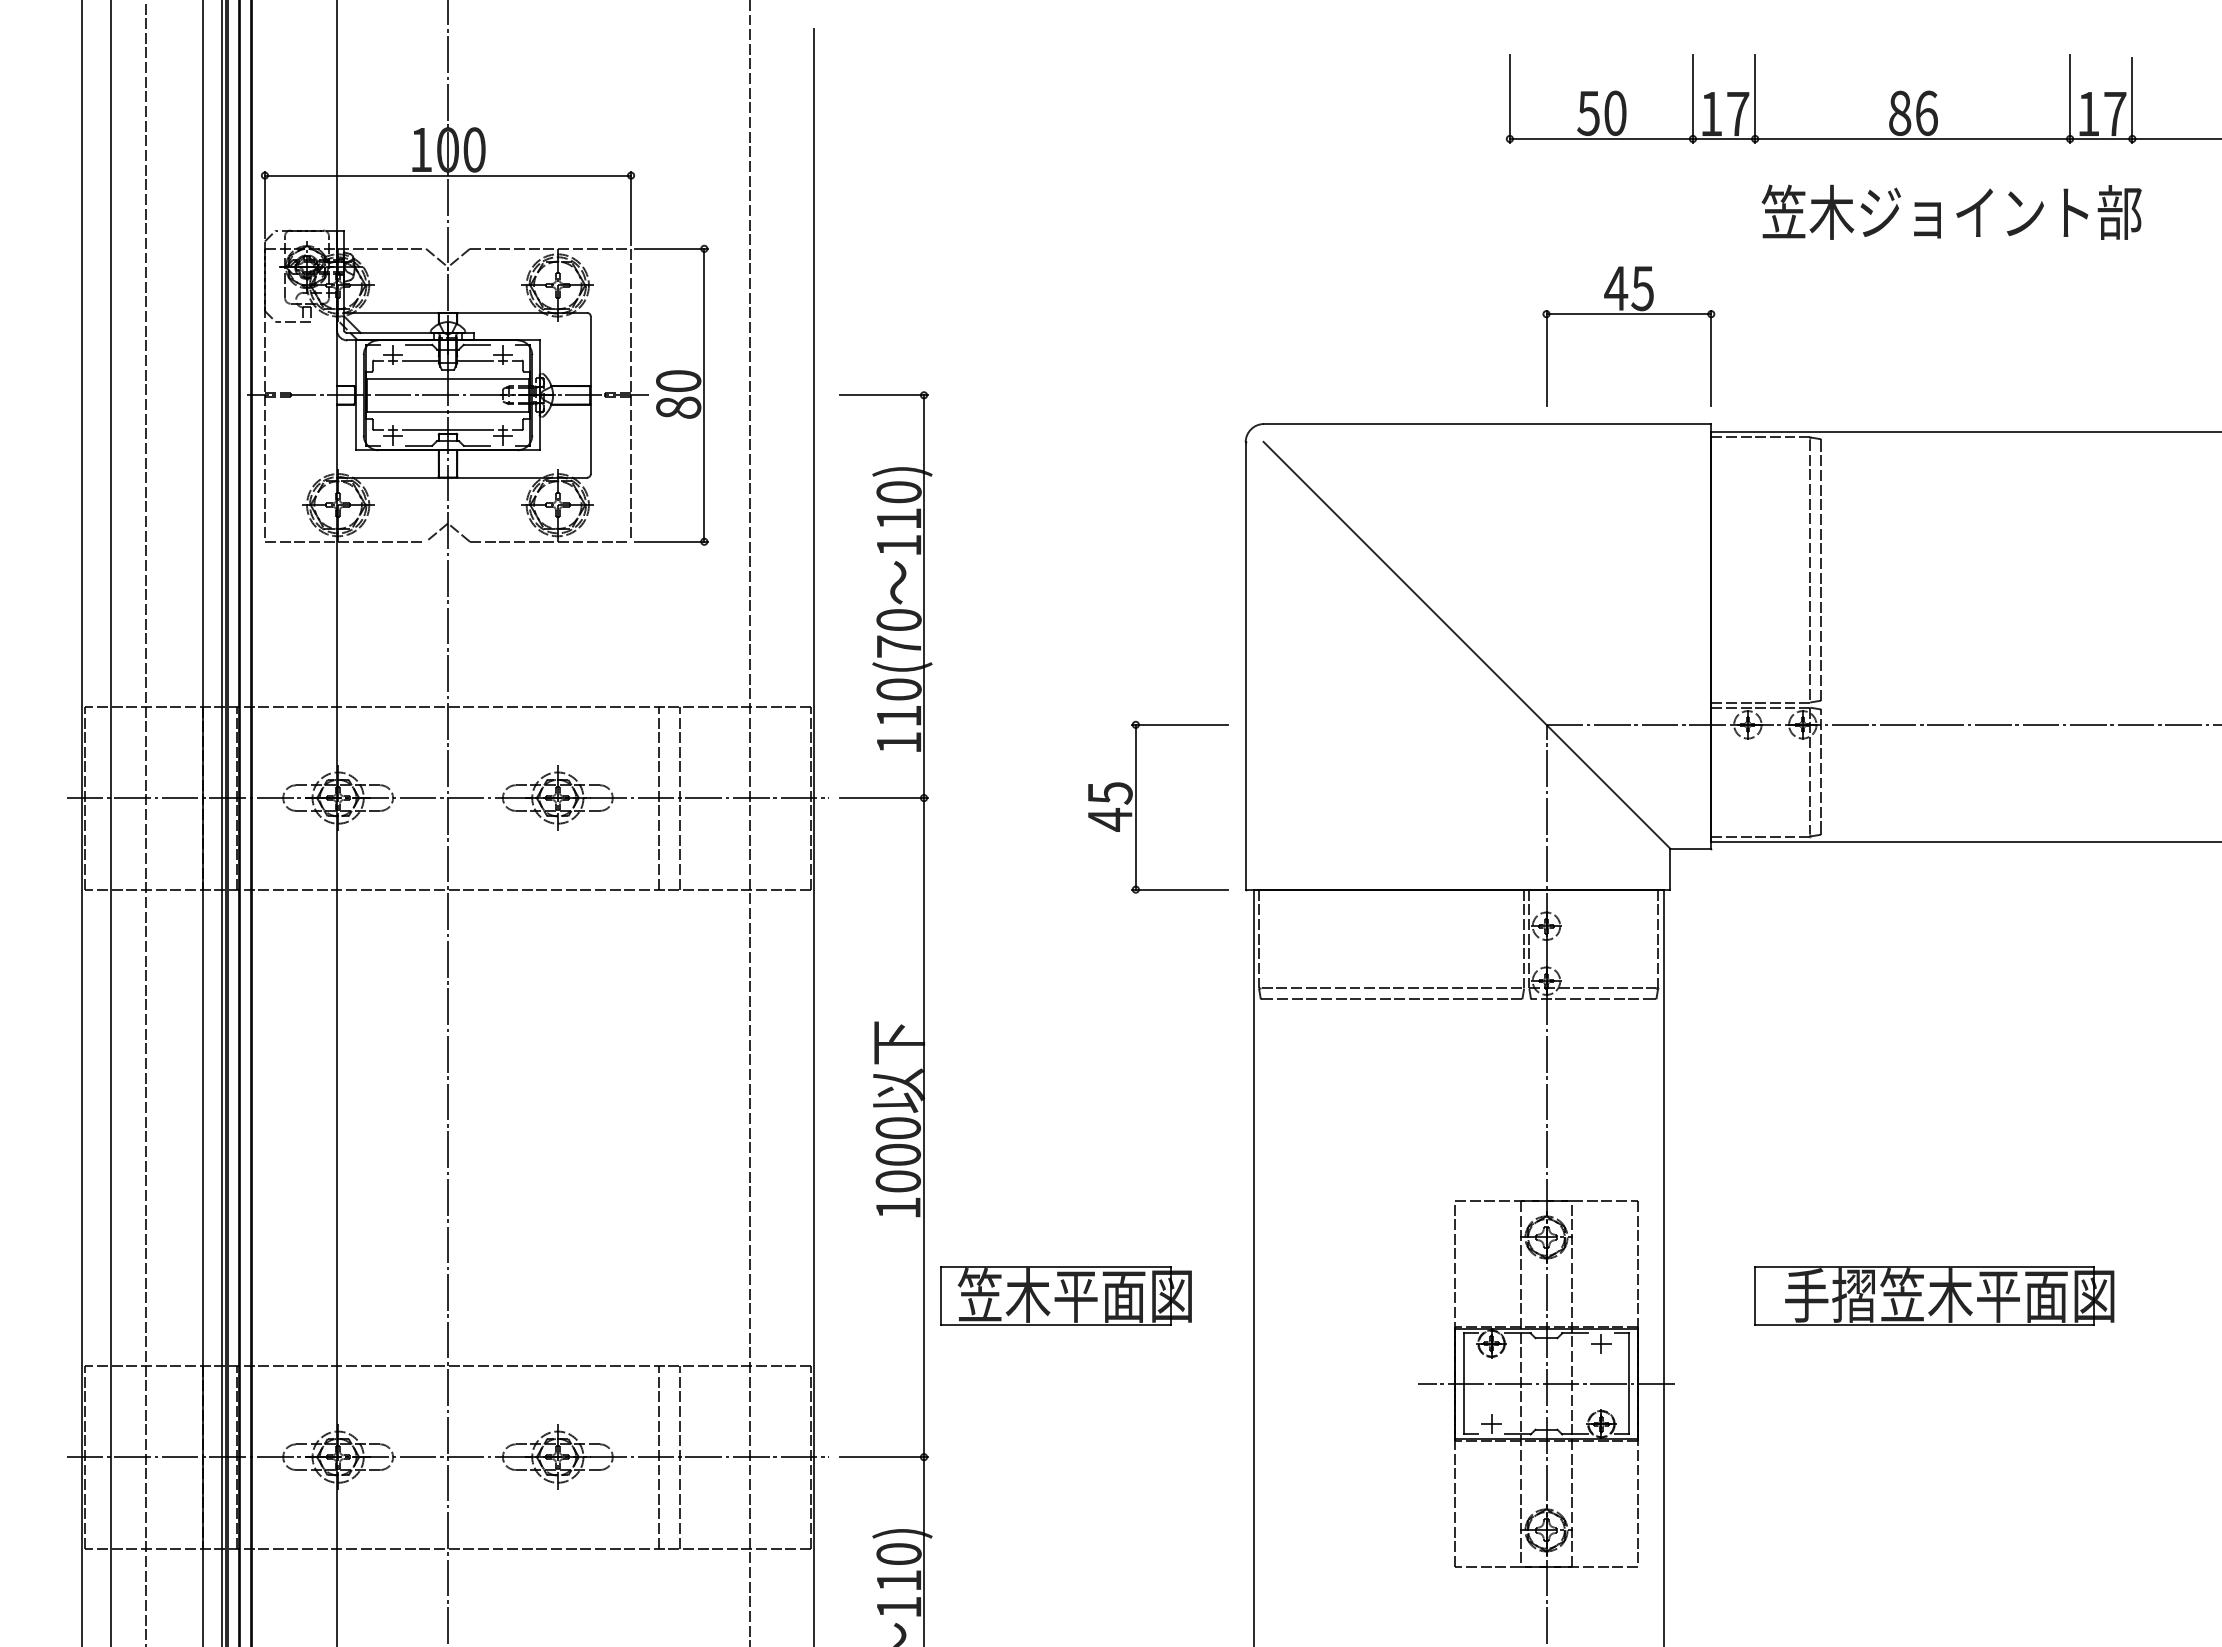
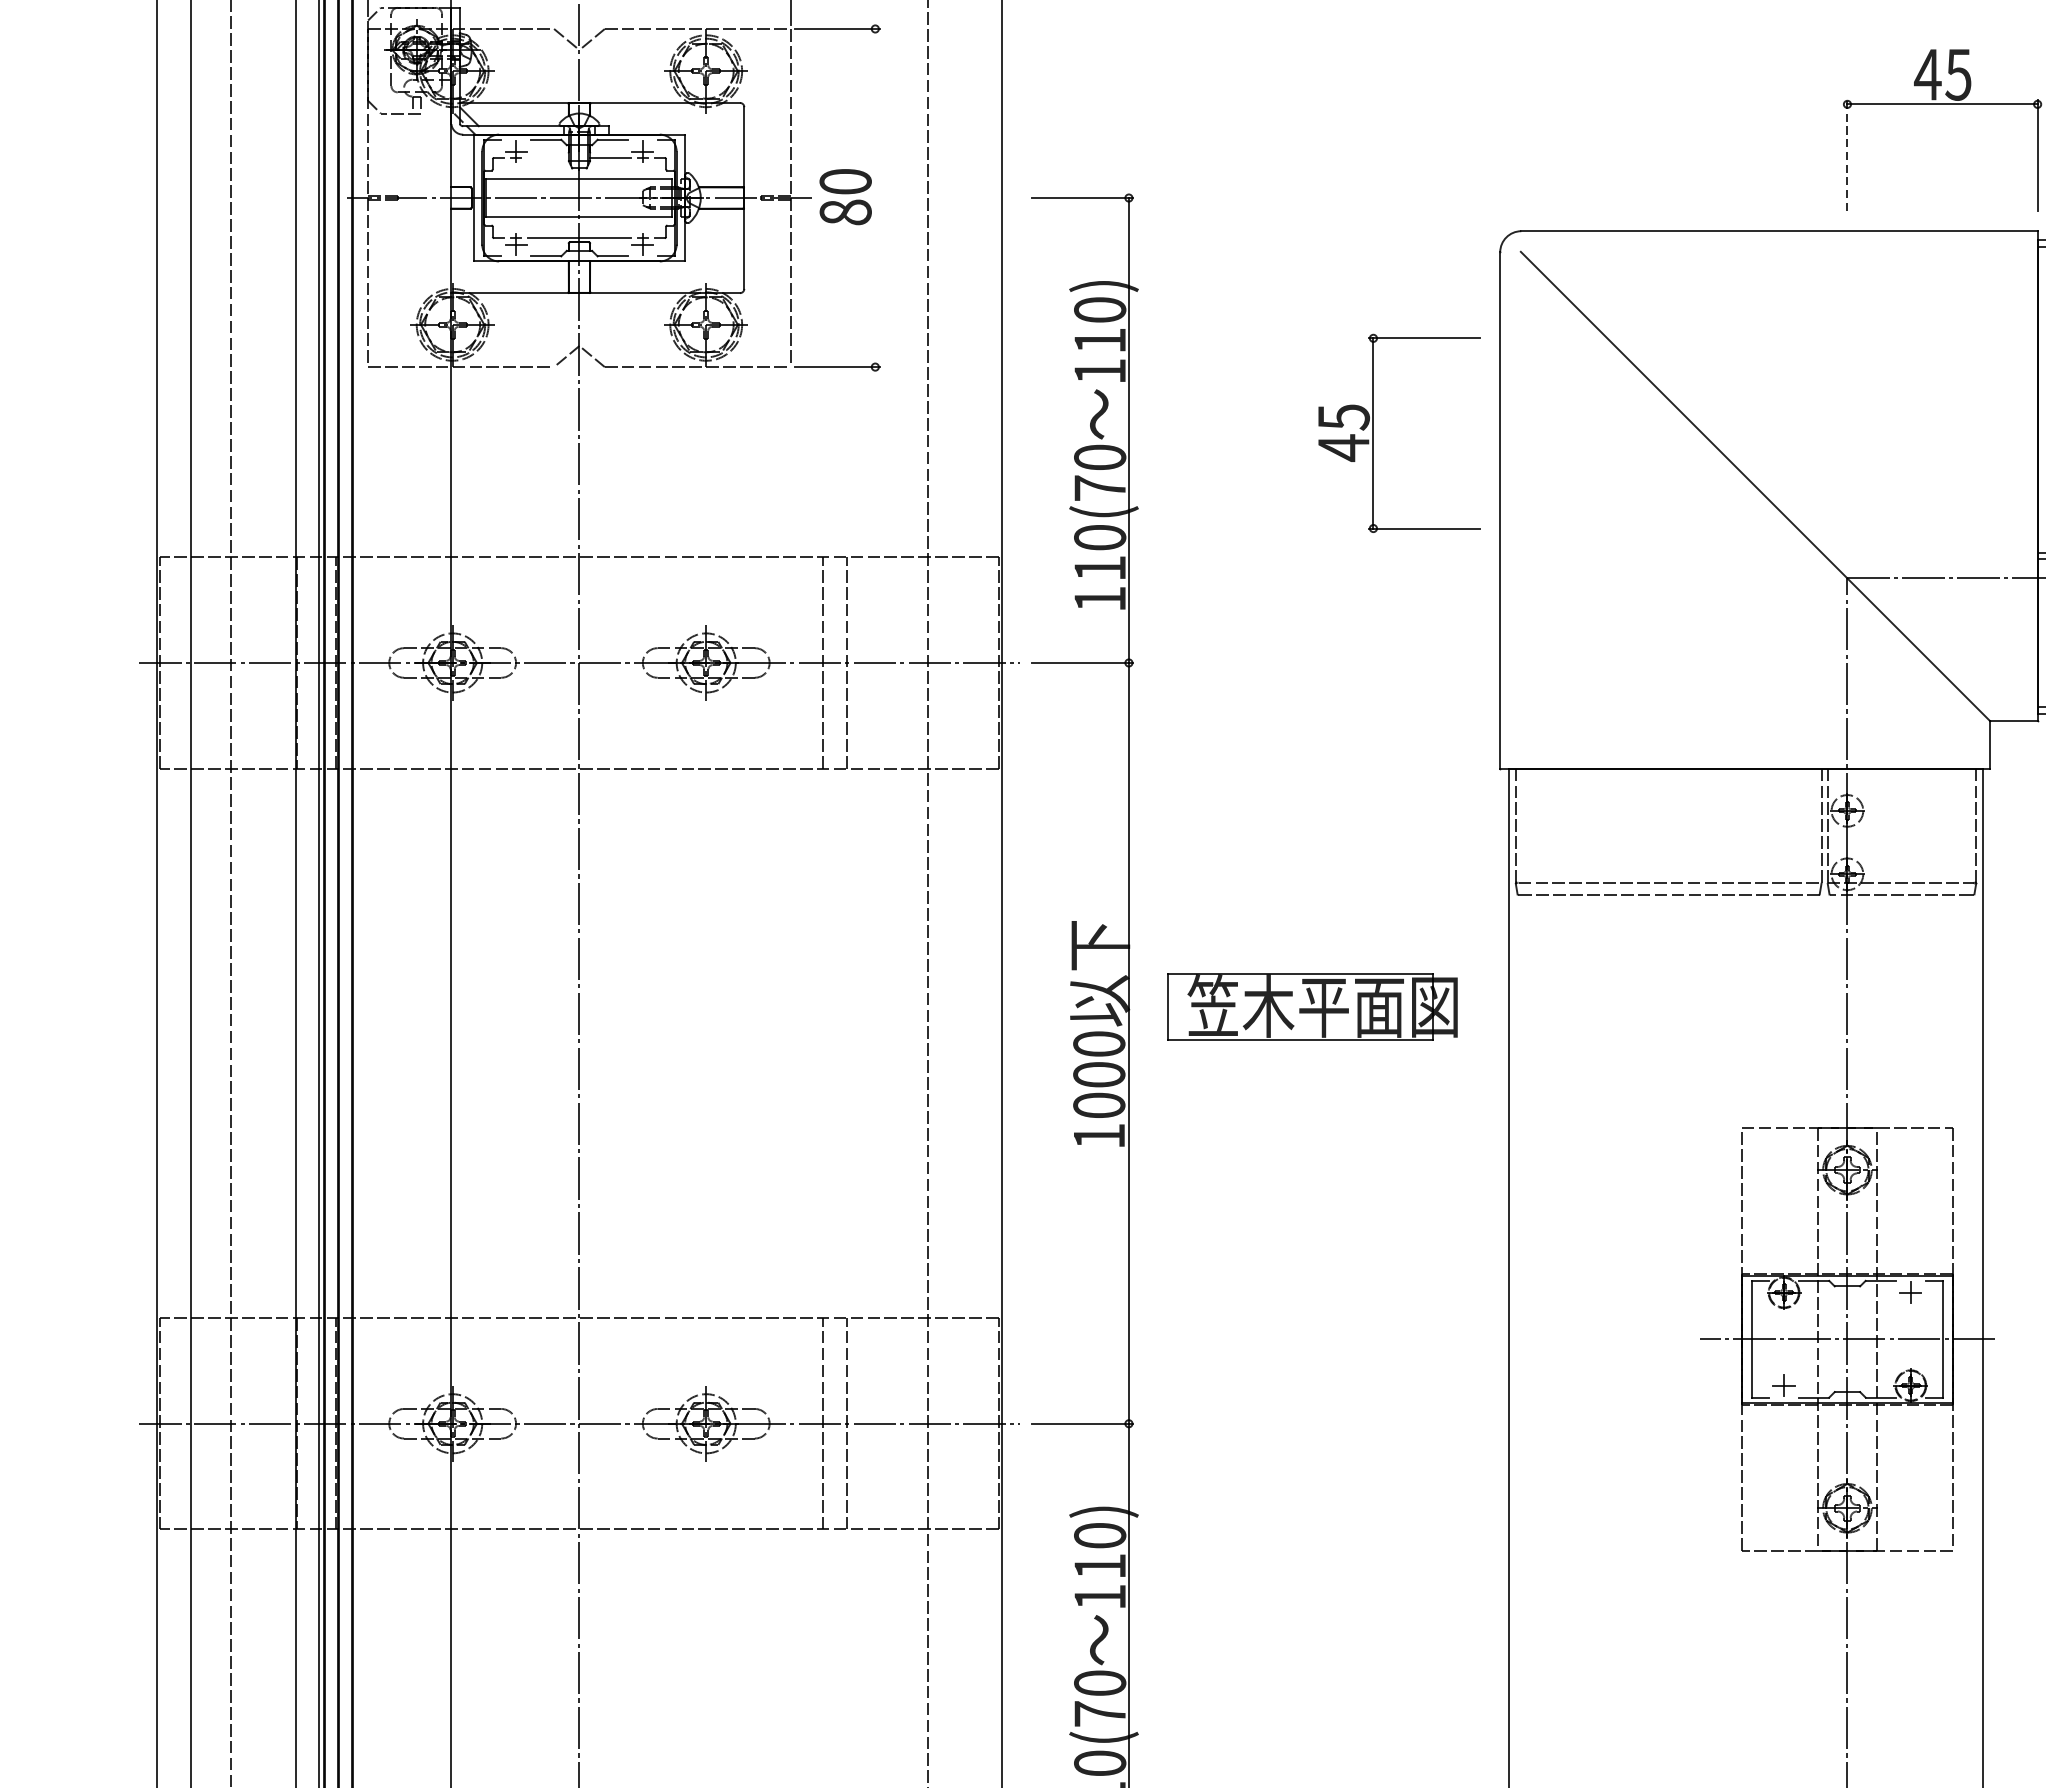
line: (1546, 358) -> (1847, 155), solid -> dashed
line: (420, 360) -> (547, 157), removed
line: (704, 394) -> (875, 197), removed
part: (1136, 806) -> (1374, 432), moved
part: (1065, 1295) -> (1311, 1006), moved

